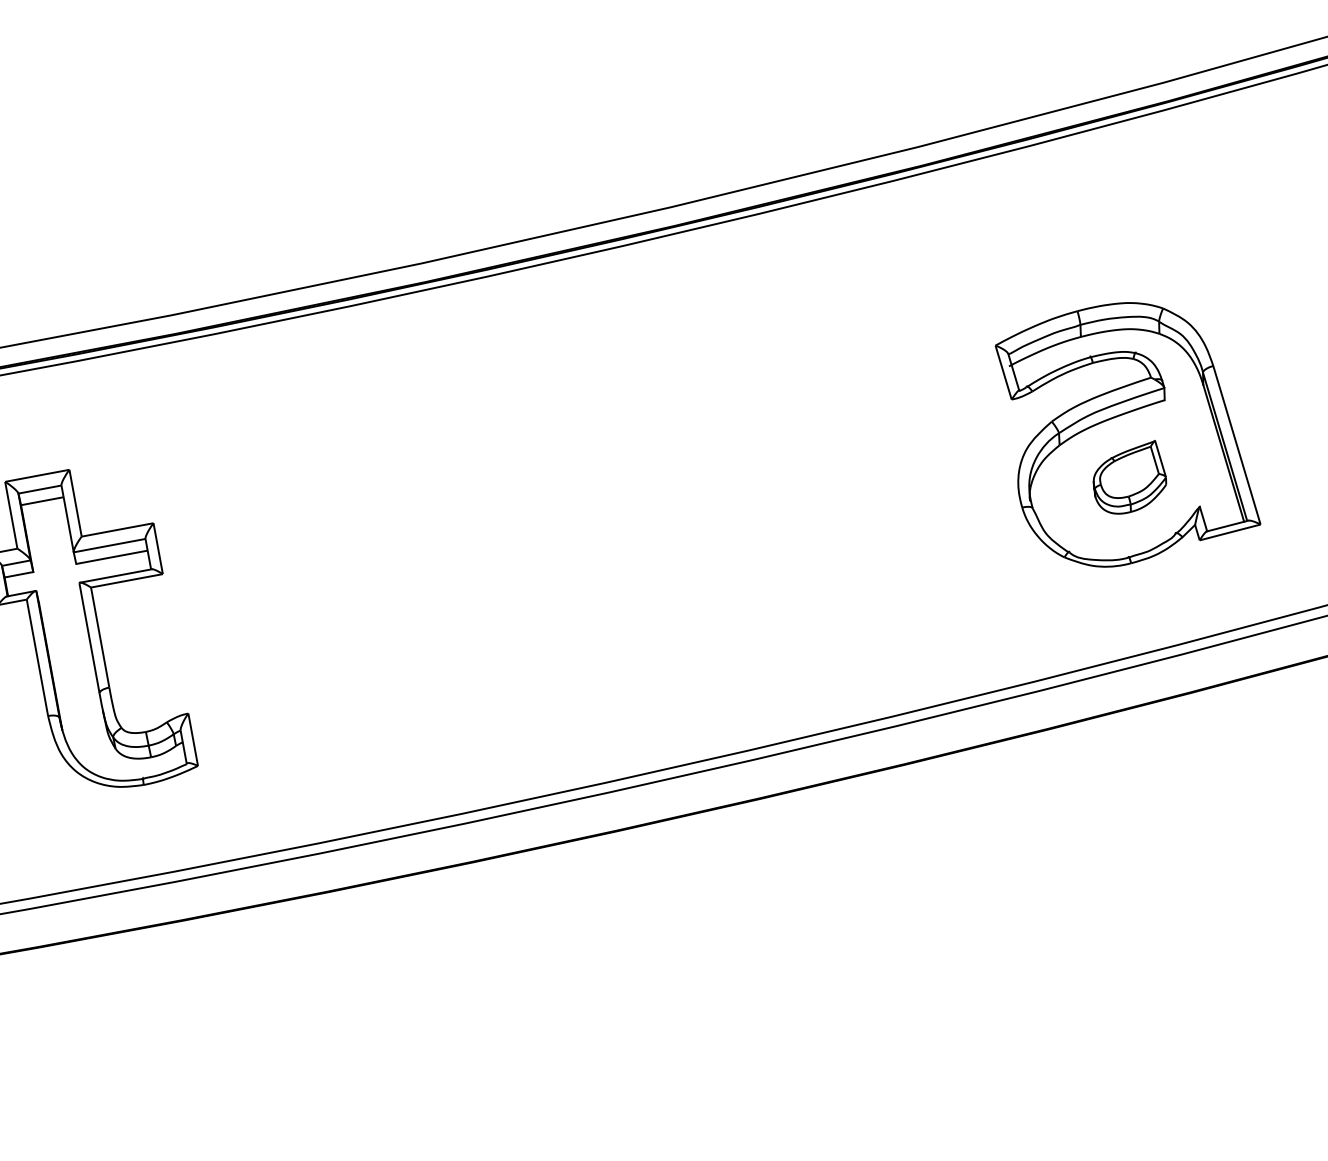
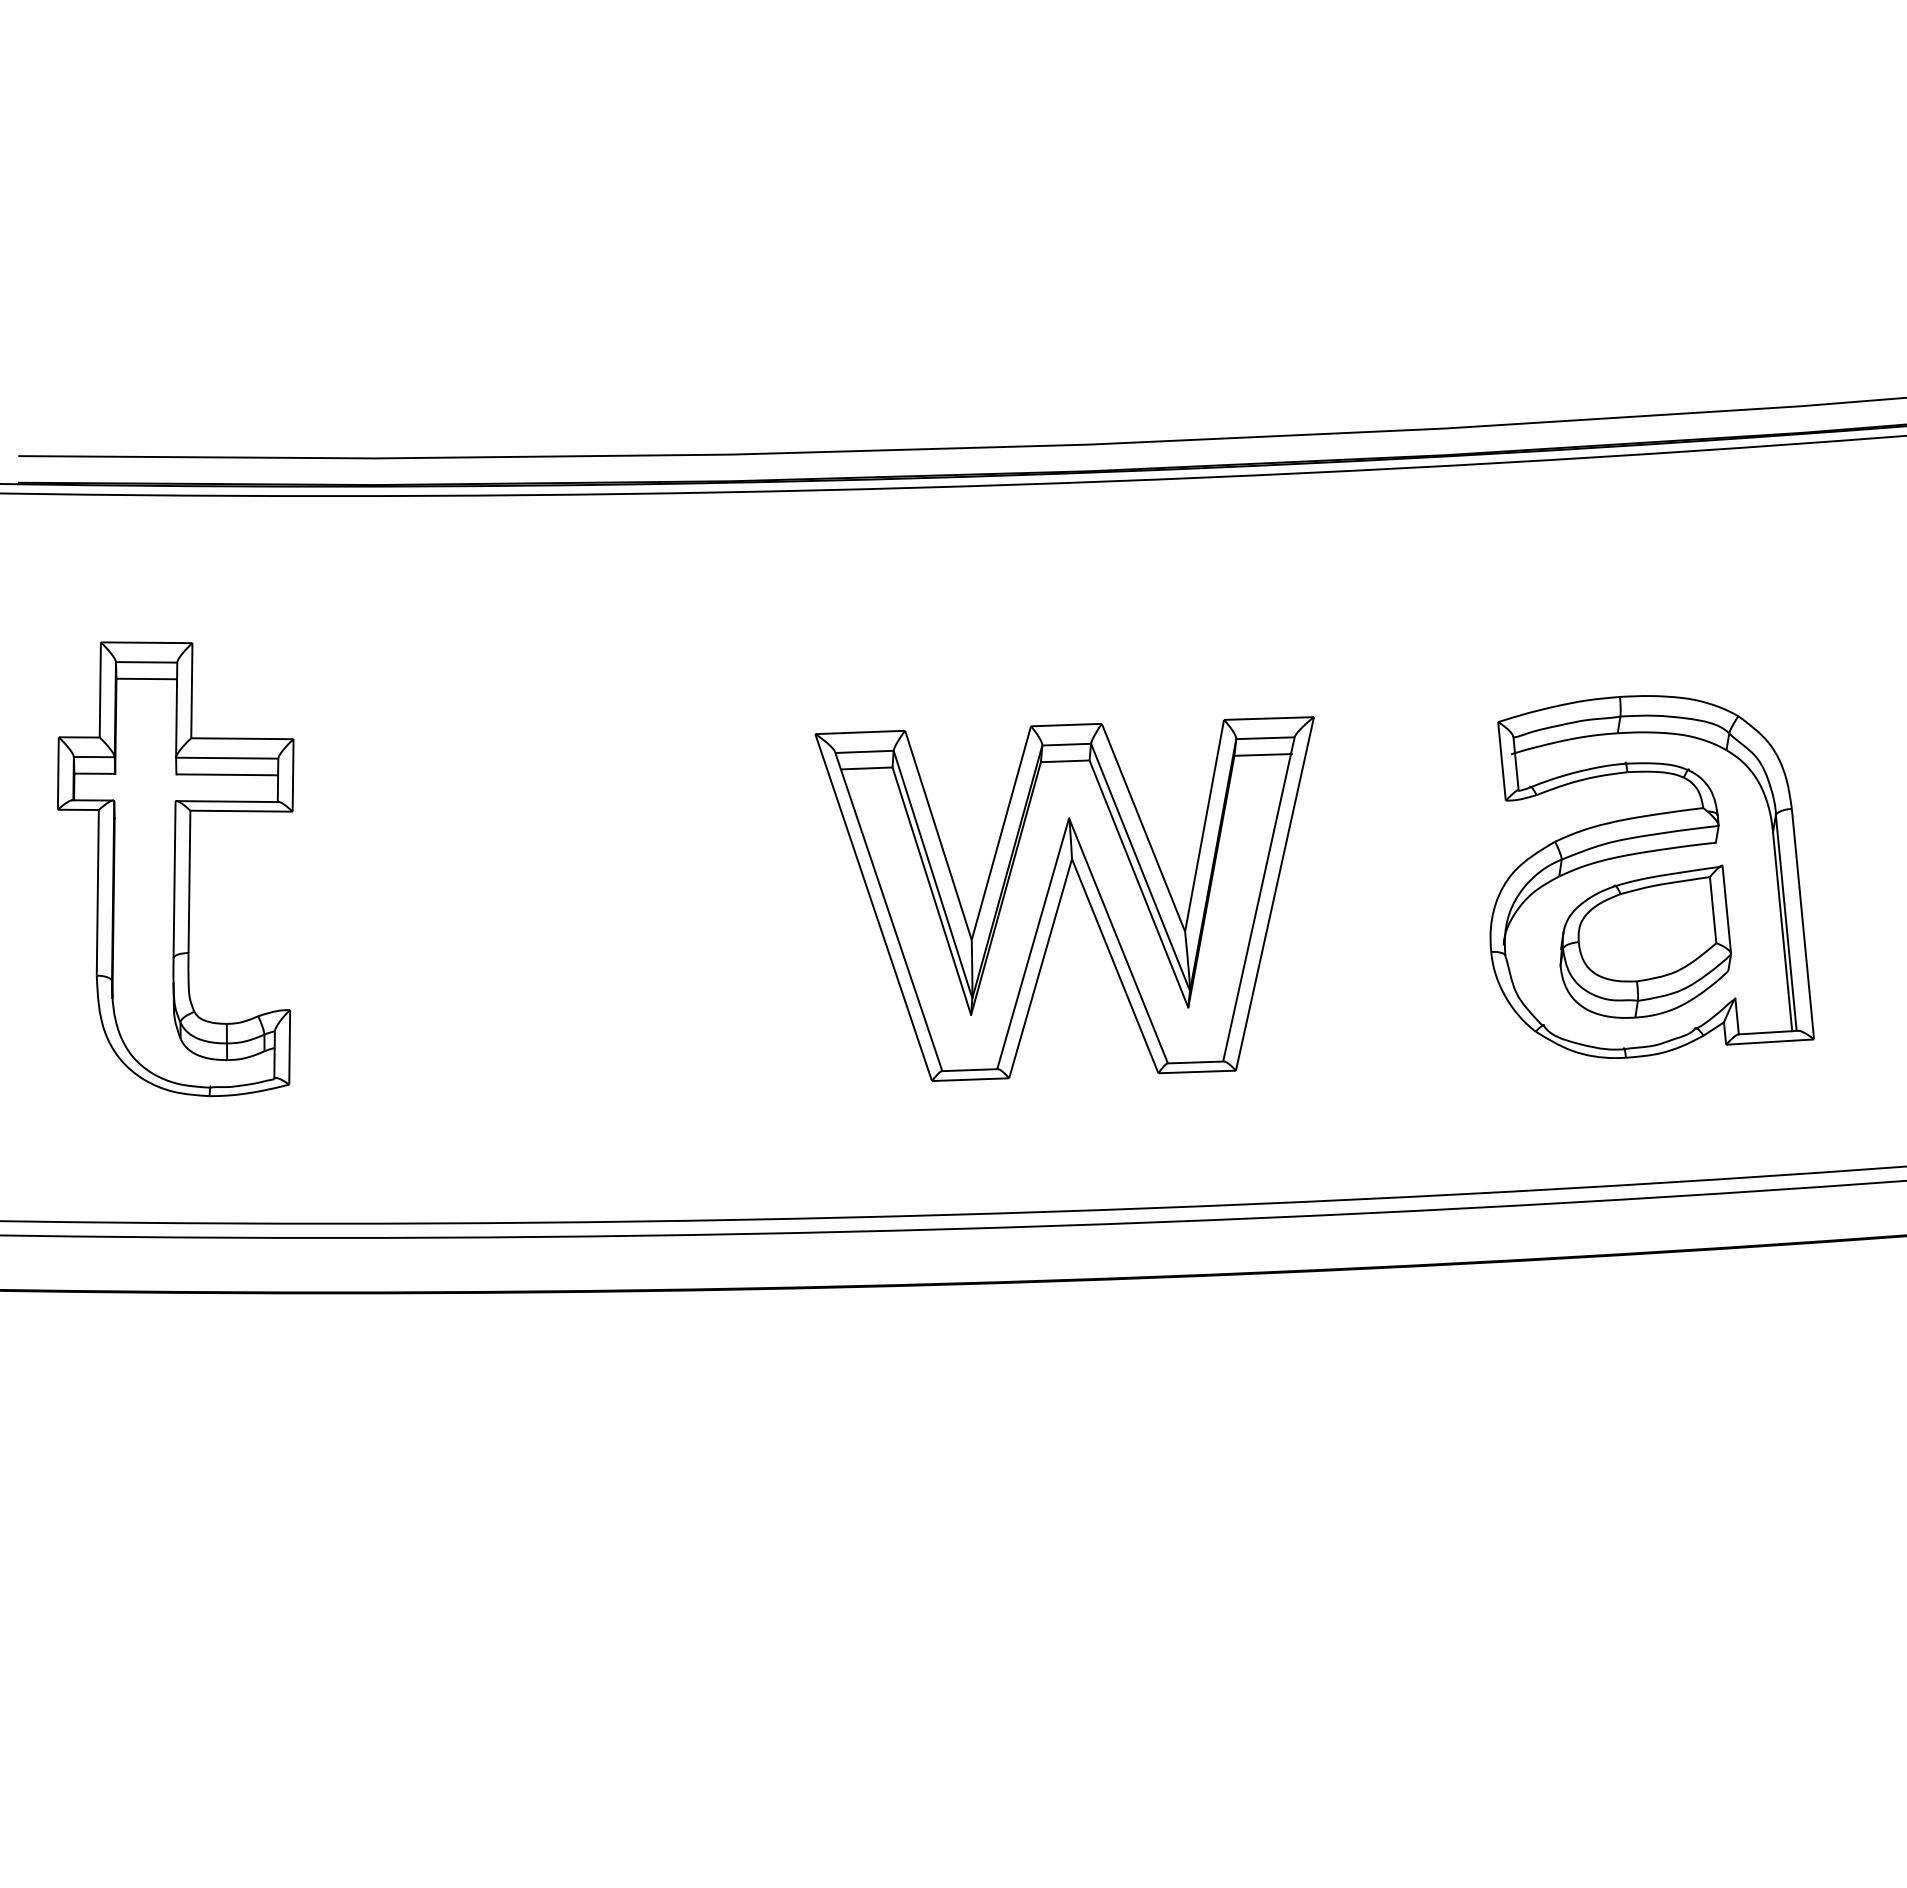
part: (1128, 479) -> (1645, 941), size x1.67
part: (715, 528) -> (1064, 898), added

